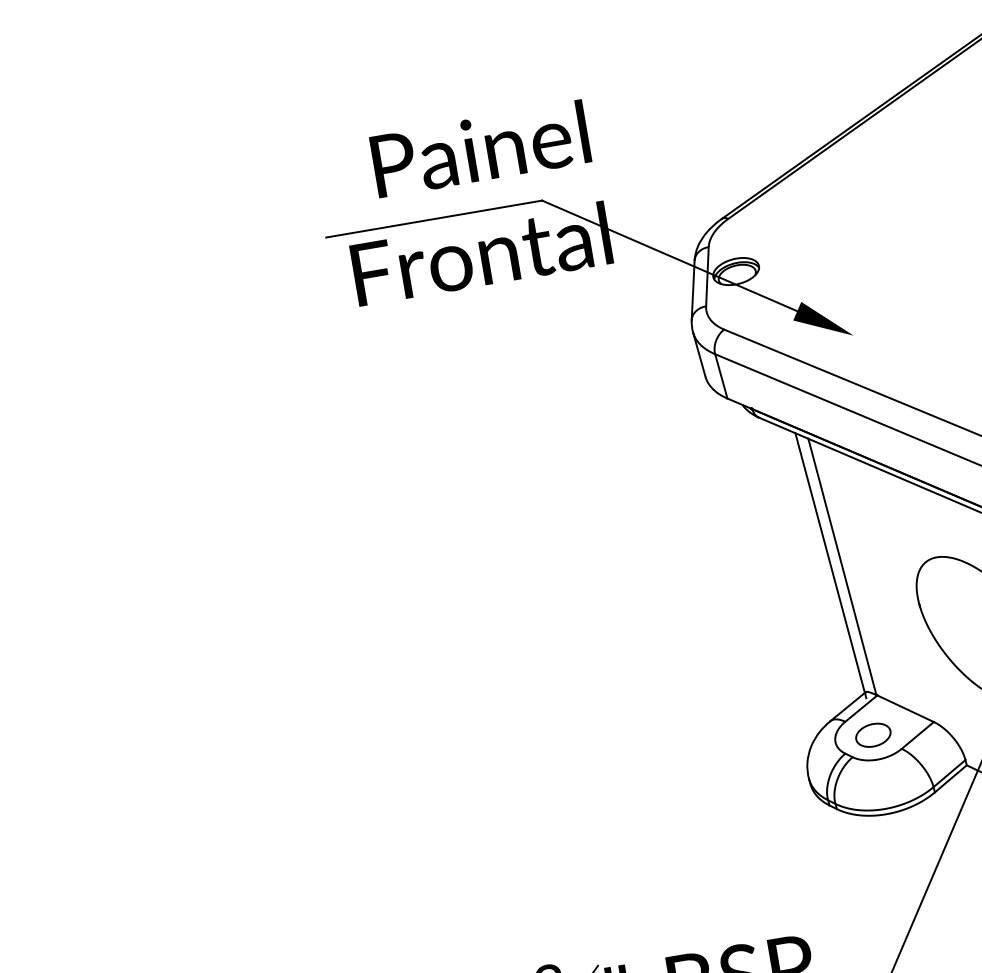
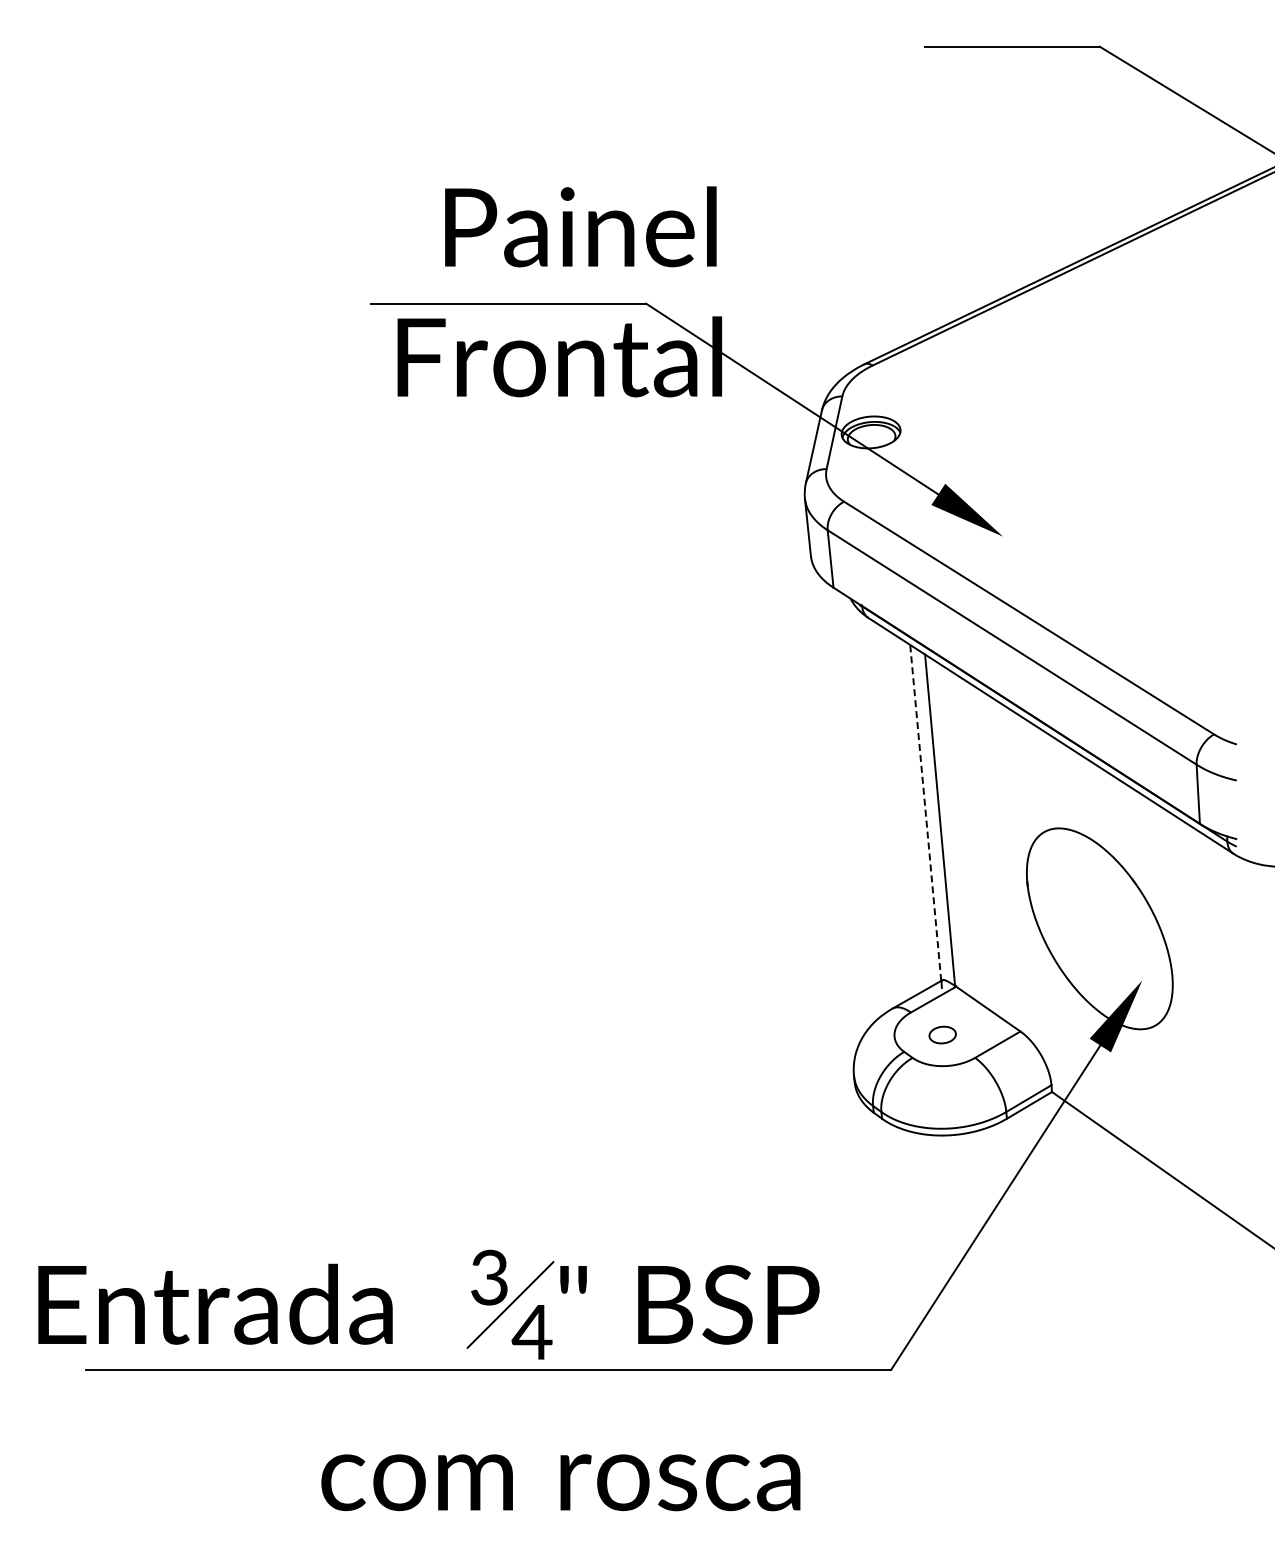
line: (829, 562) -> (925, 812), solid -> dashed
part: (873, 734) -> (942, 1034), size x0.6

